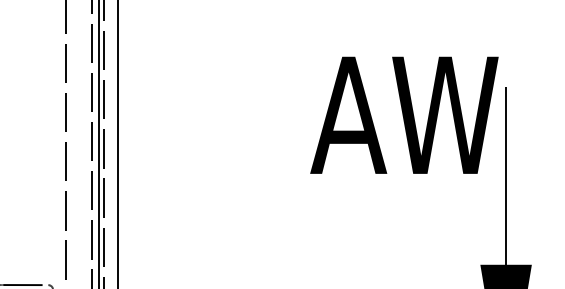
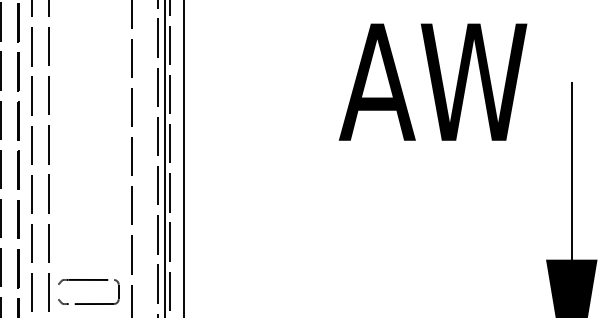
text: (403, 114) -> (432, 81), moved

